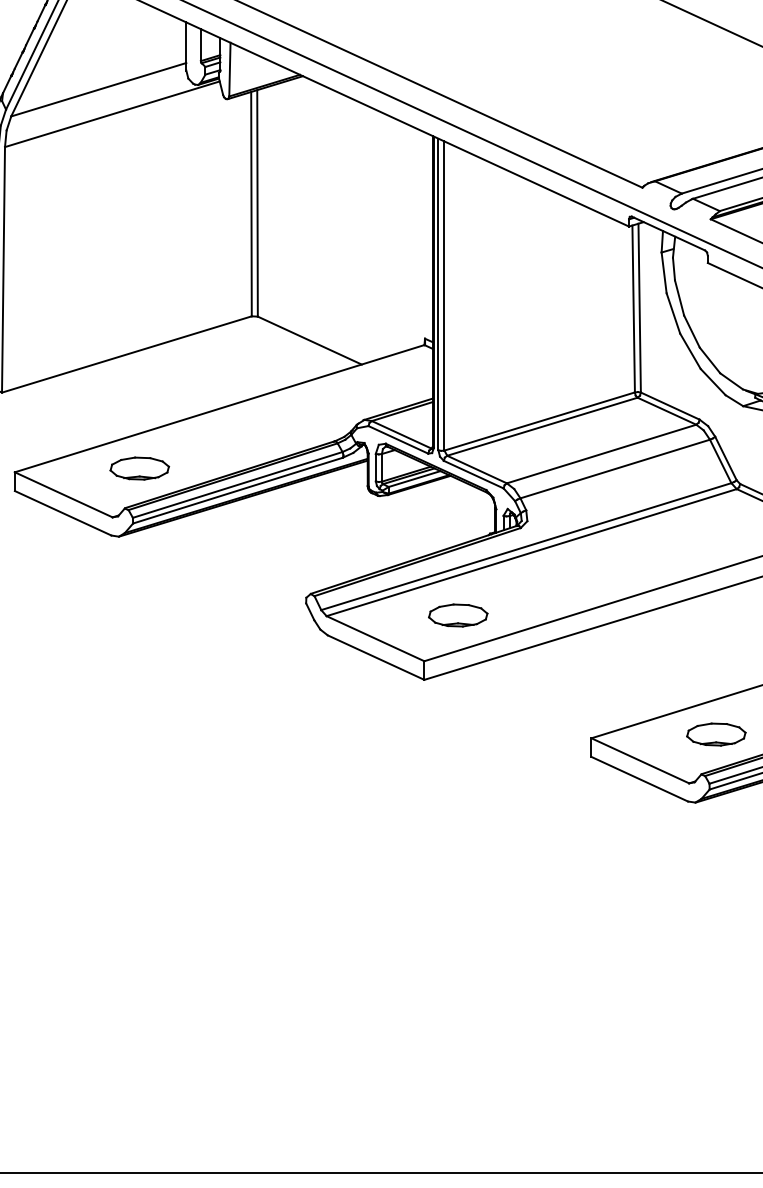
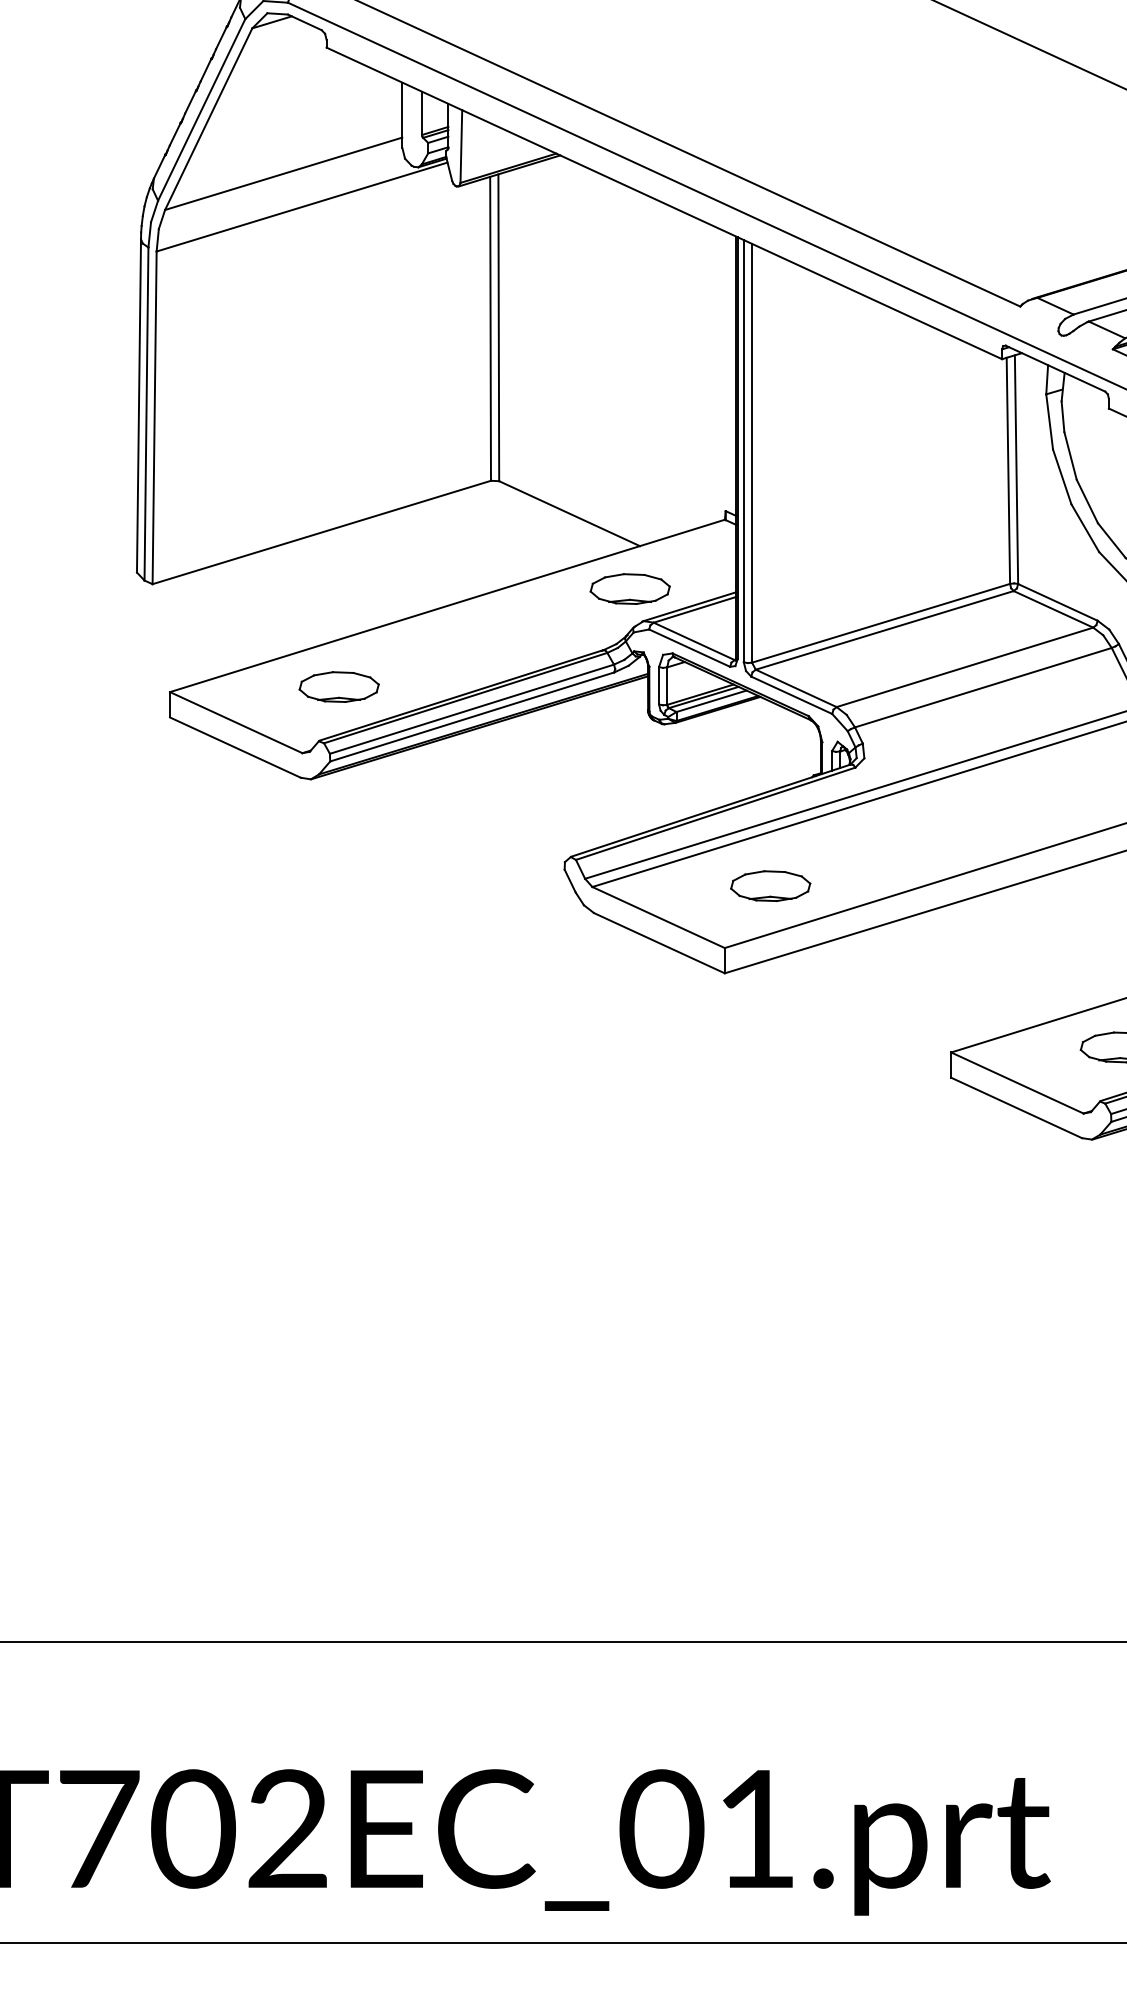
part: (354, 395) -> (629, 588), added

